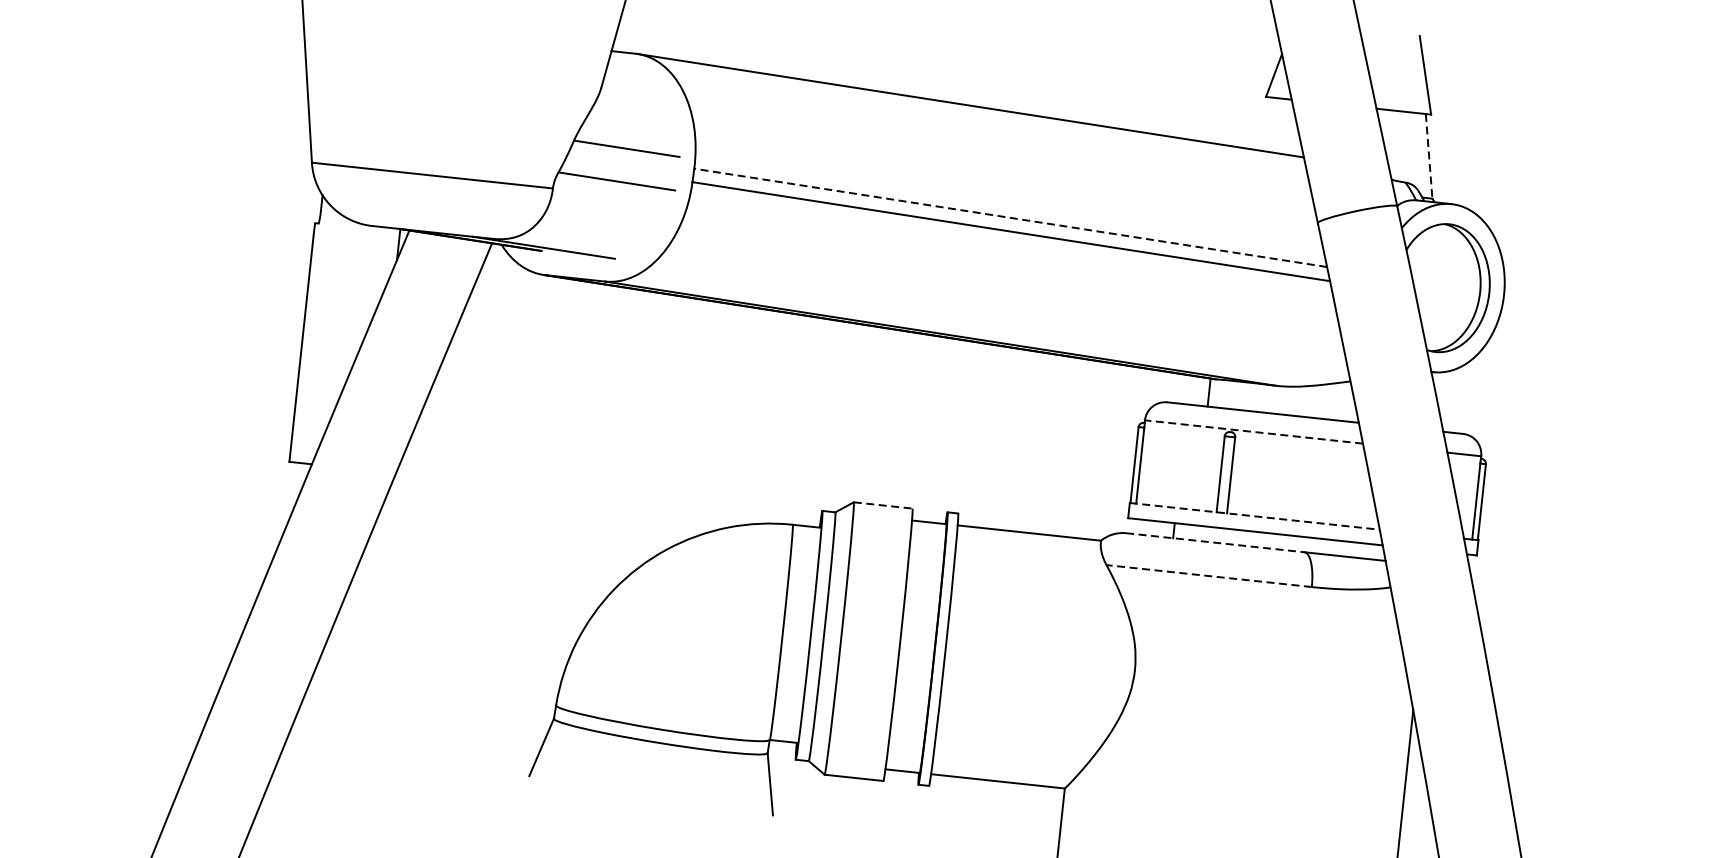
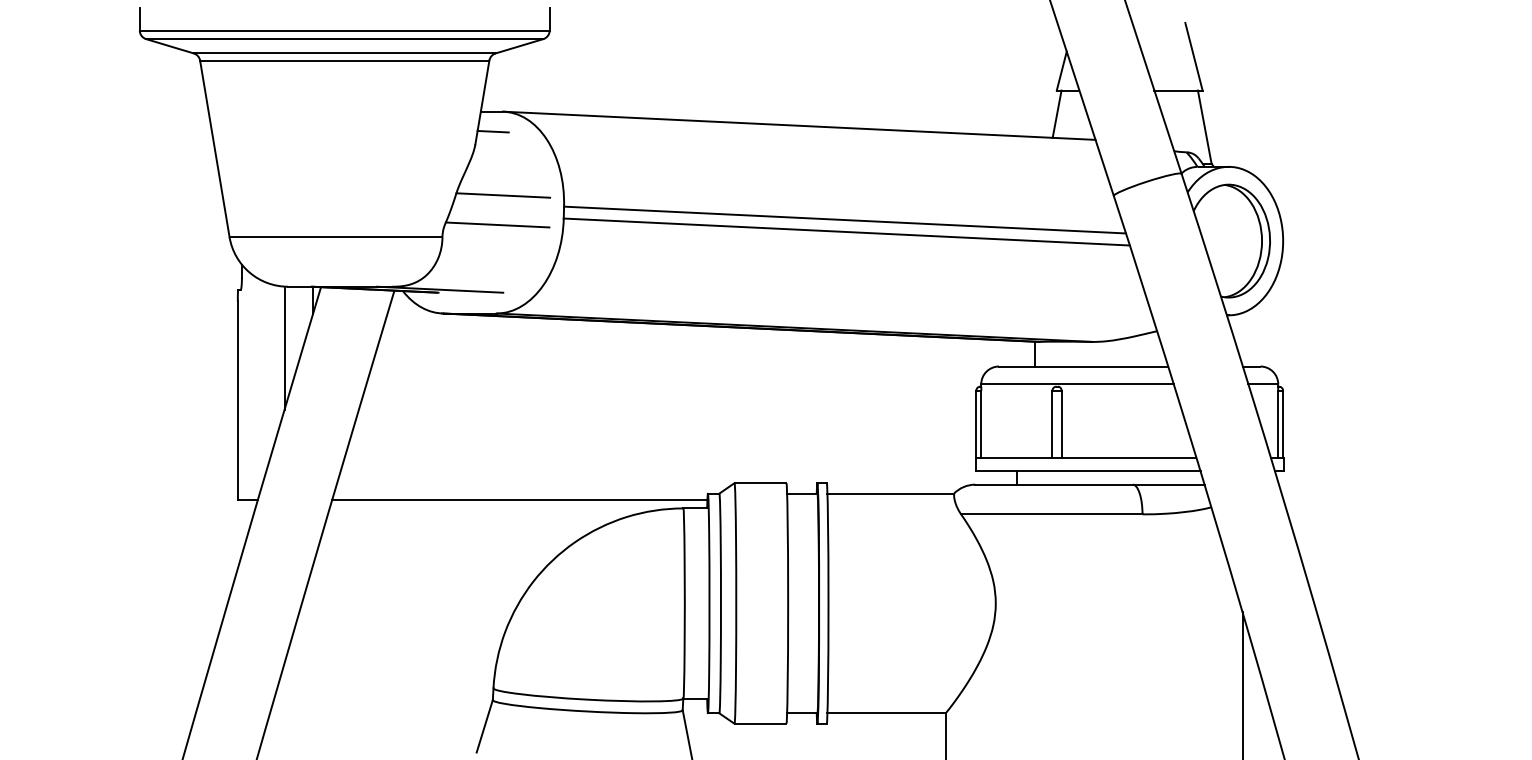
line: (622, 75) -> (492, 131), added
line: (1262, 122) -> (1056, 113), added
line: (1428, 156) -> (1204, 127), dashed -> solid
line: (1010, 218) -> (844, 220), dashed -> solid
line: (360, 294) -> (284, 347), added
line: (1253, 432) -> (1077, 384), dashed -> solid
line: (608, 495) -> (519, 500), added
line: (883, 505) -> (760, 483), dashed -> solid
line: (1255, 515) -> (1086, 457), dashed -> solid
line: (1215, 542) -> (1054, 484), dashed -> solid
line: (1208, 576) -> (1051, 514), dashed -> solid

